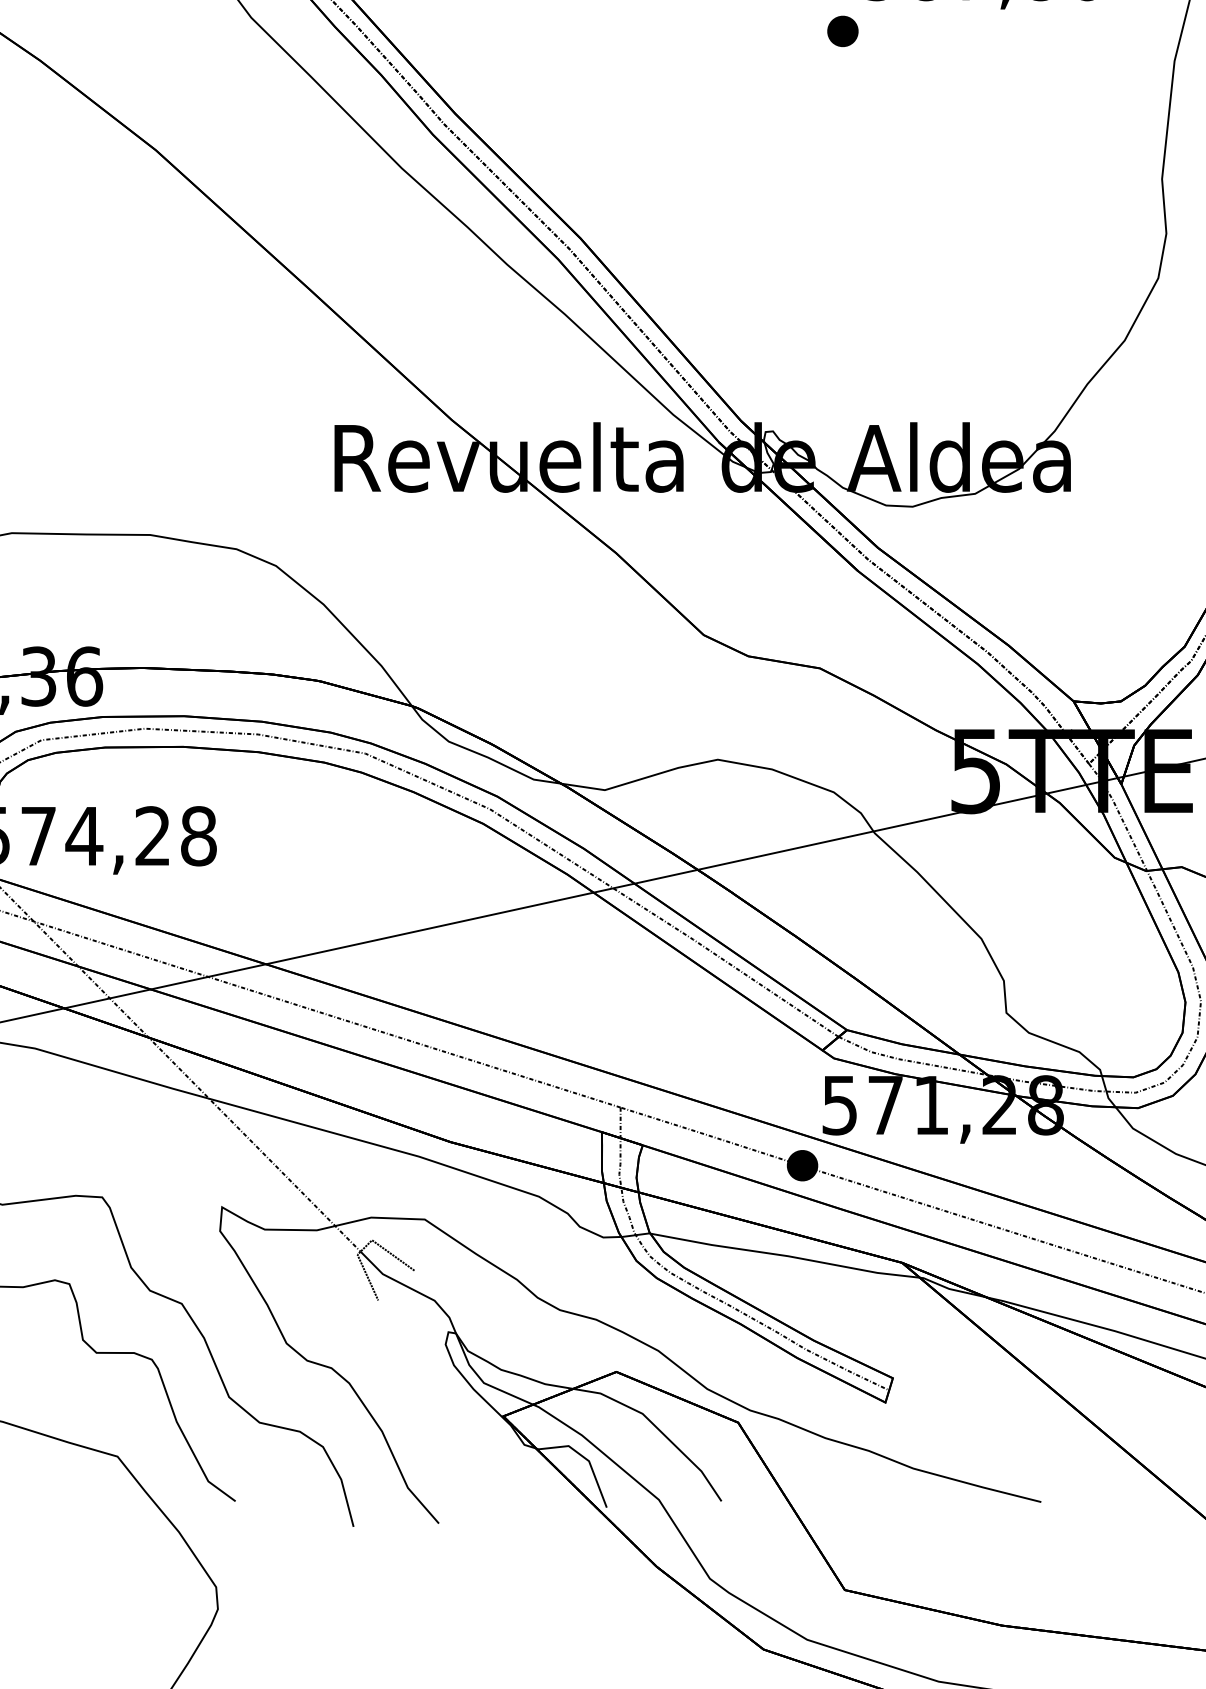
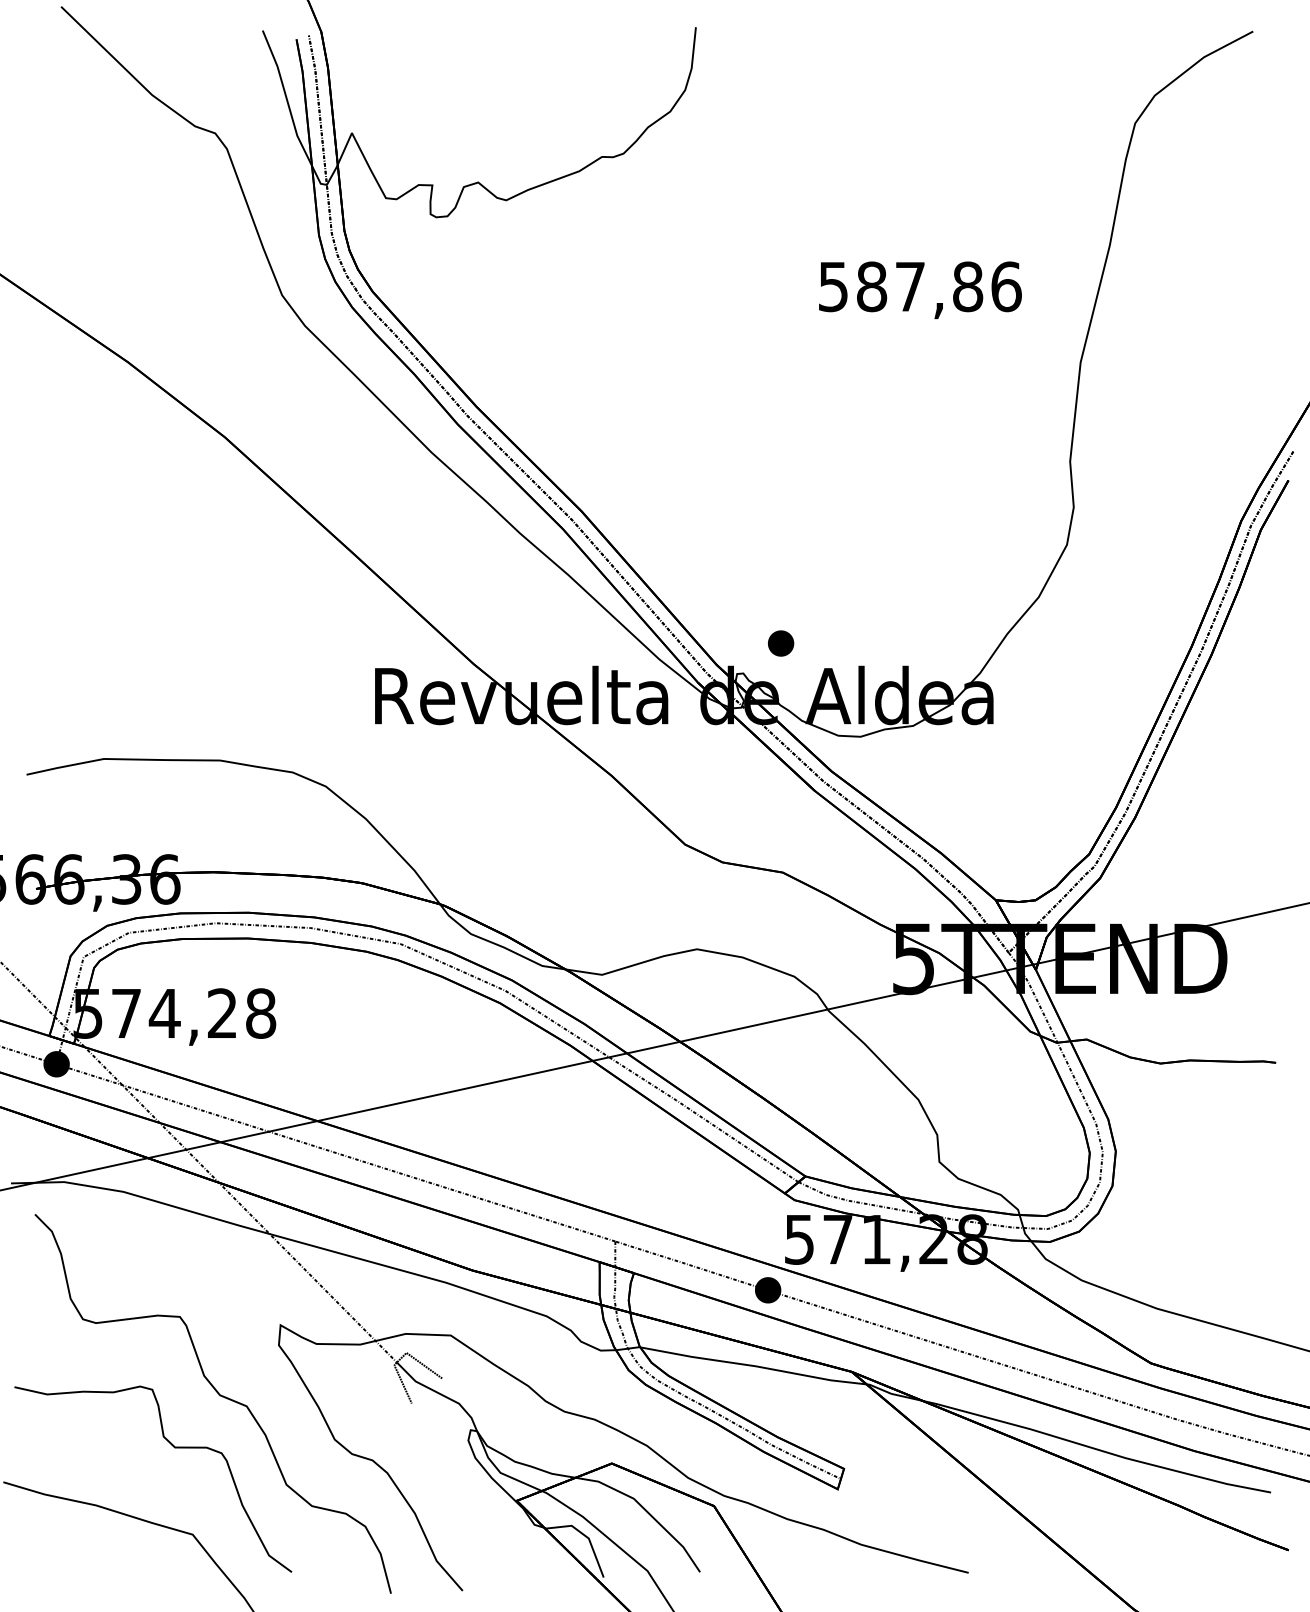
part: (843, 31) -> (781, 643), moved

